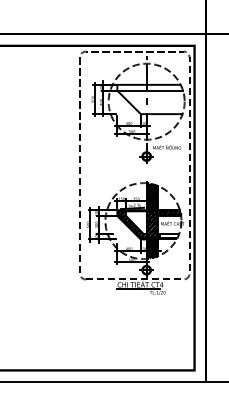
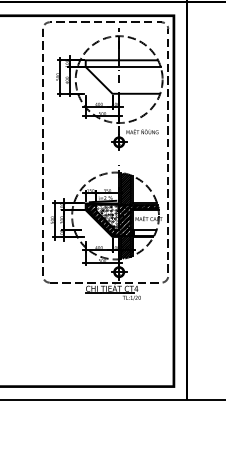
hatch: (136, 222) -> (107, 217), added

